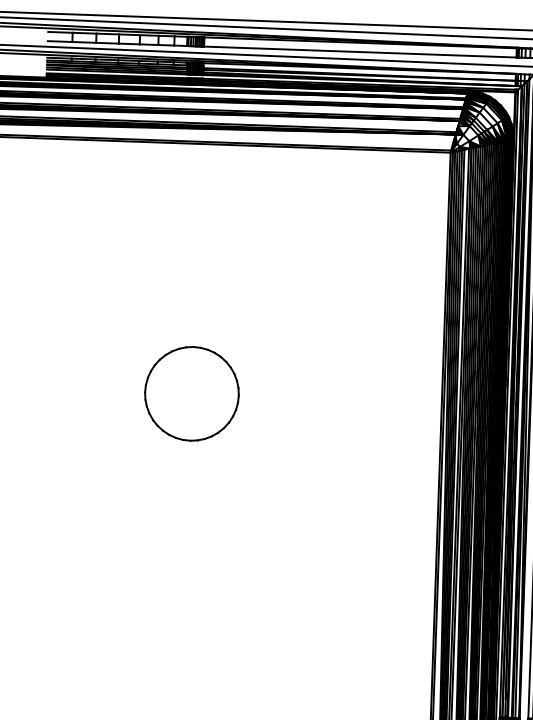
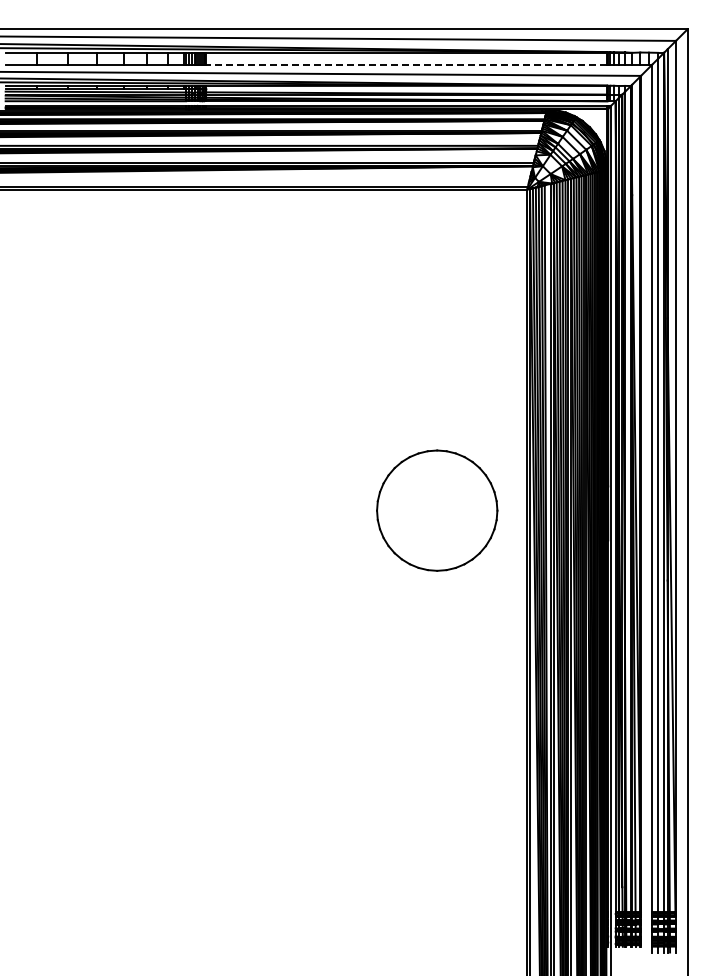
line: (360, 51) -> (406, 64), solid -> dashed
part: (192, 393) -> (437, 510), moved

